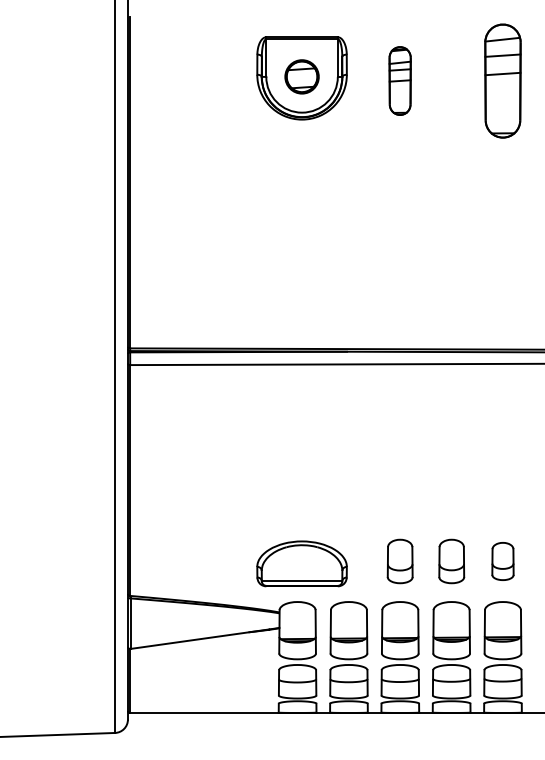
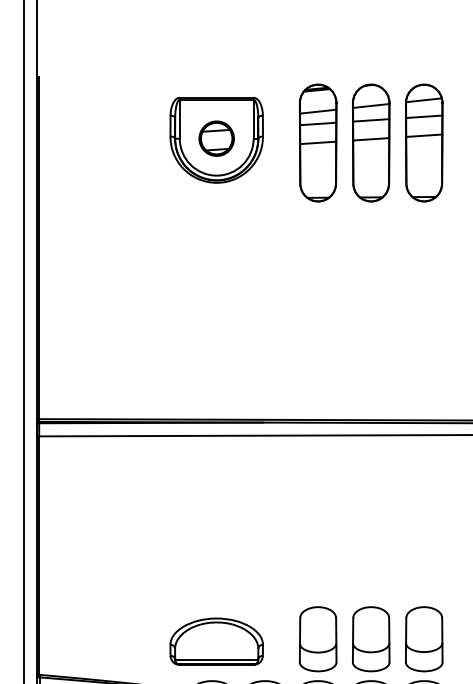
part: (399, 80) -> (317, 142), size x1.67
part: (451, 80) -> (371, 142), added
part: (399, 561) -> (317, 639), size x1.43
part: (451, 561) -> (371, 639), size x1.43
part: (502, 561) -> (423, 639), size x1.67

